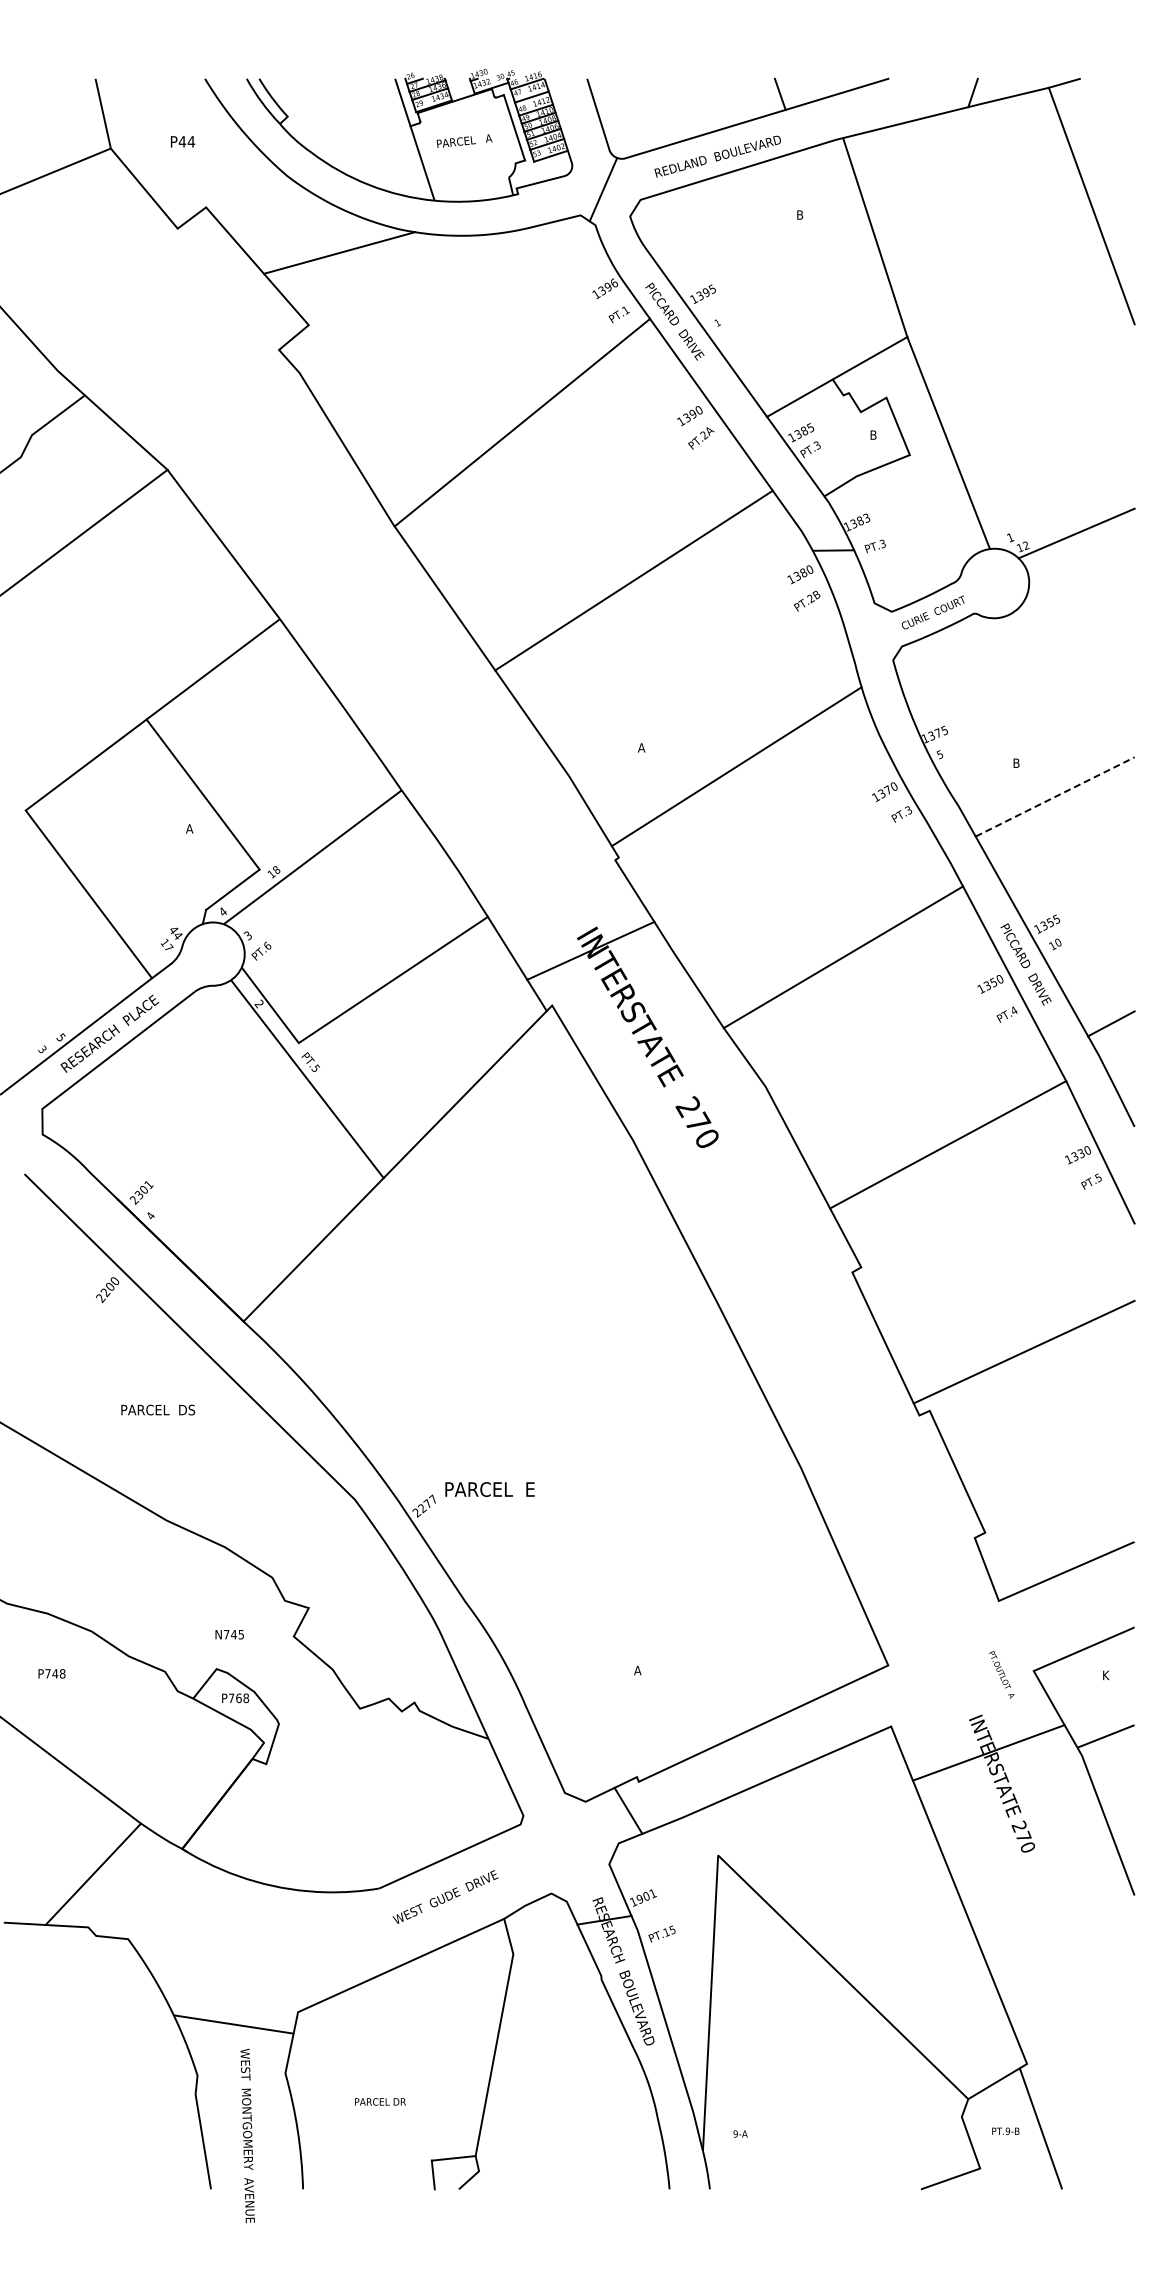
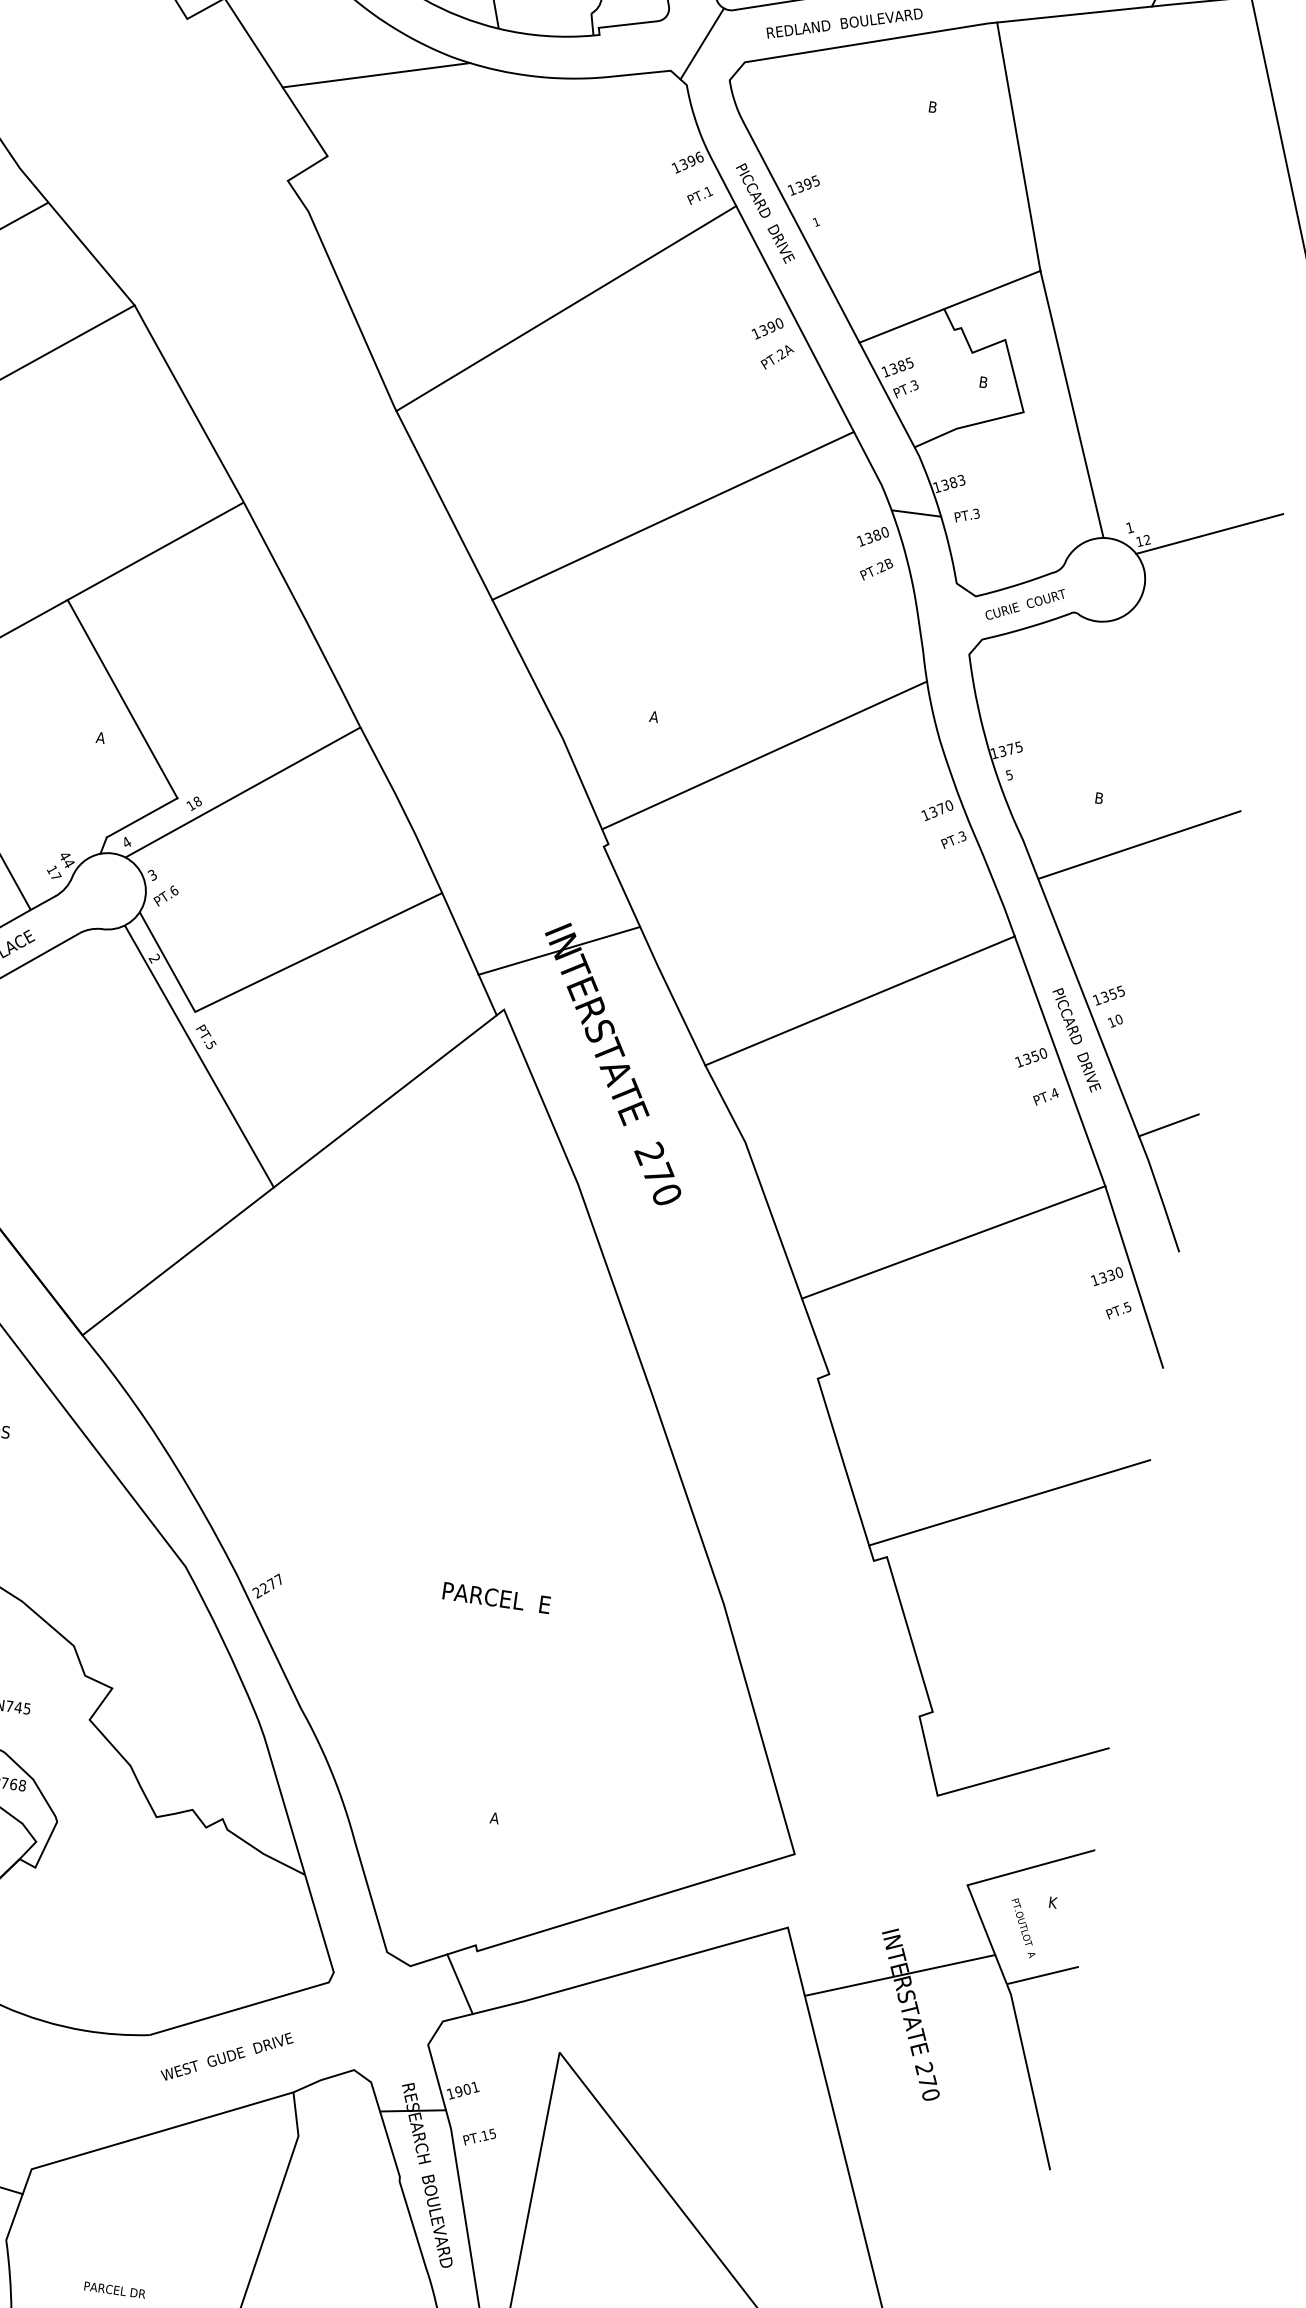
line: (1056, 796) -> (1141, 844), dashed -> solid
text: (489, 1489) -> (496, 1597), moved
text: (1001, 1674) -> (1023, 1927), moved

